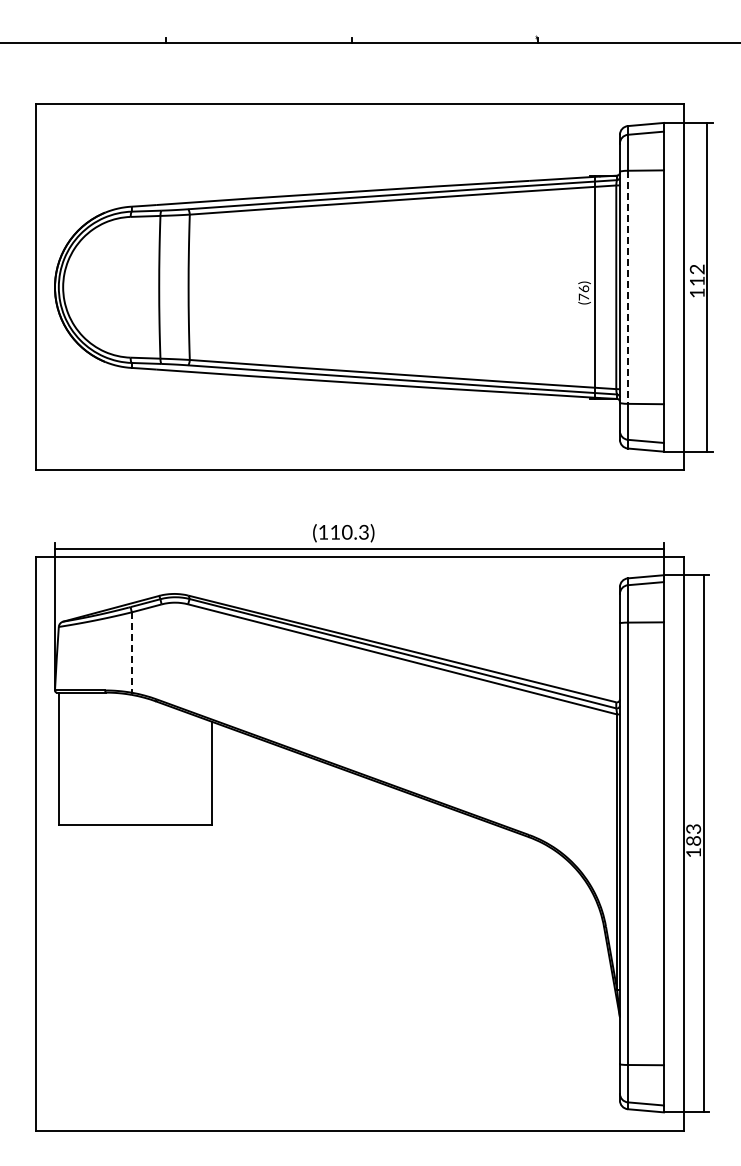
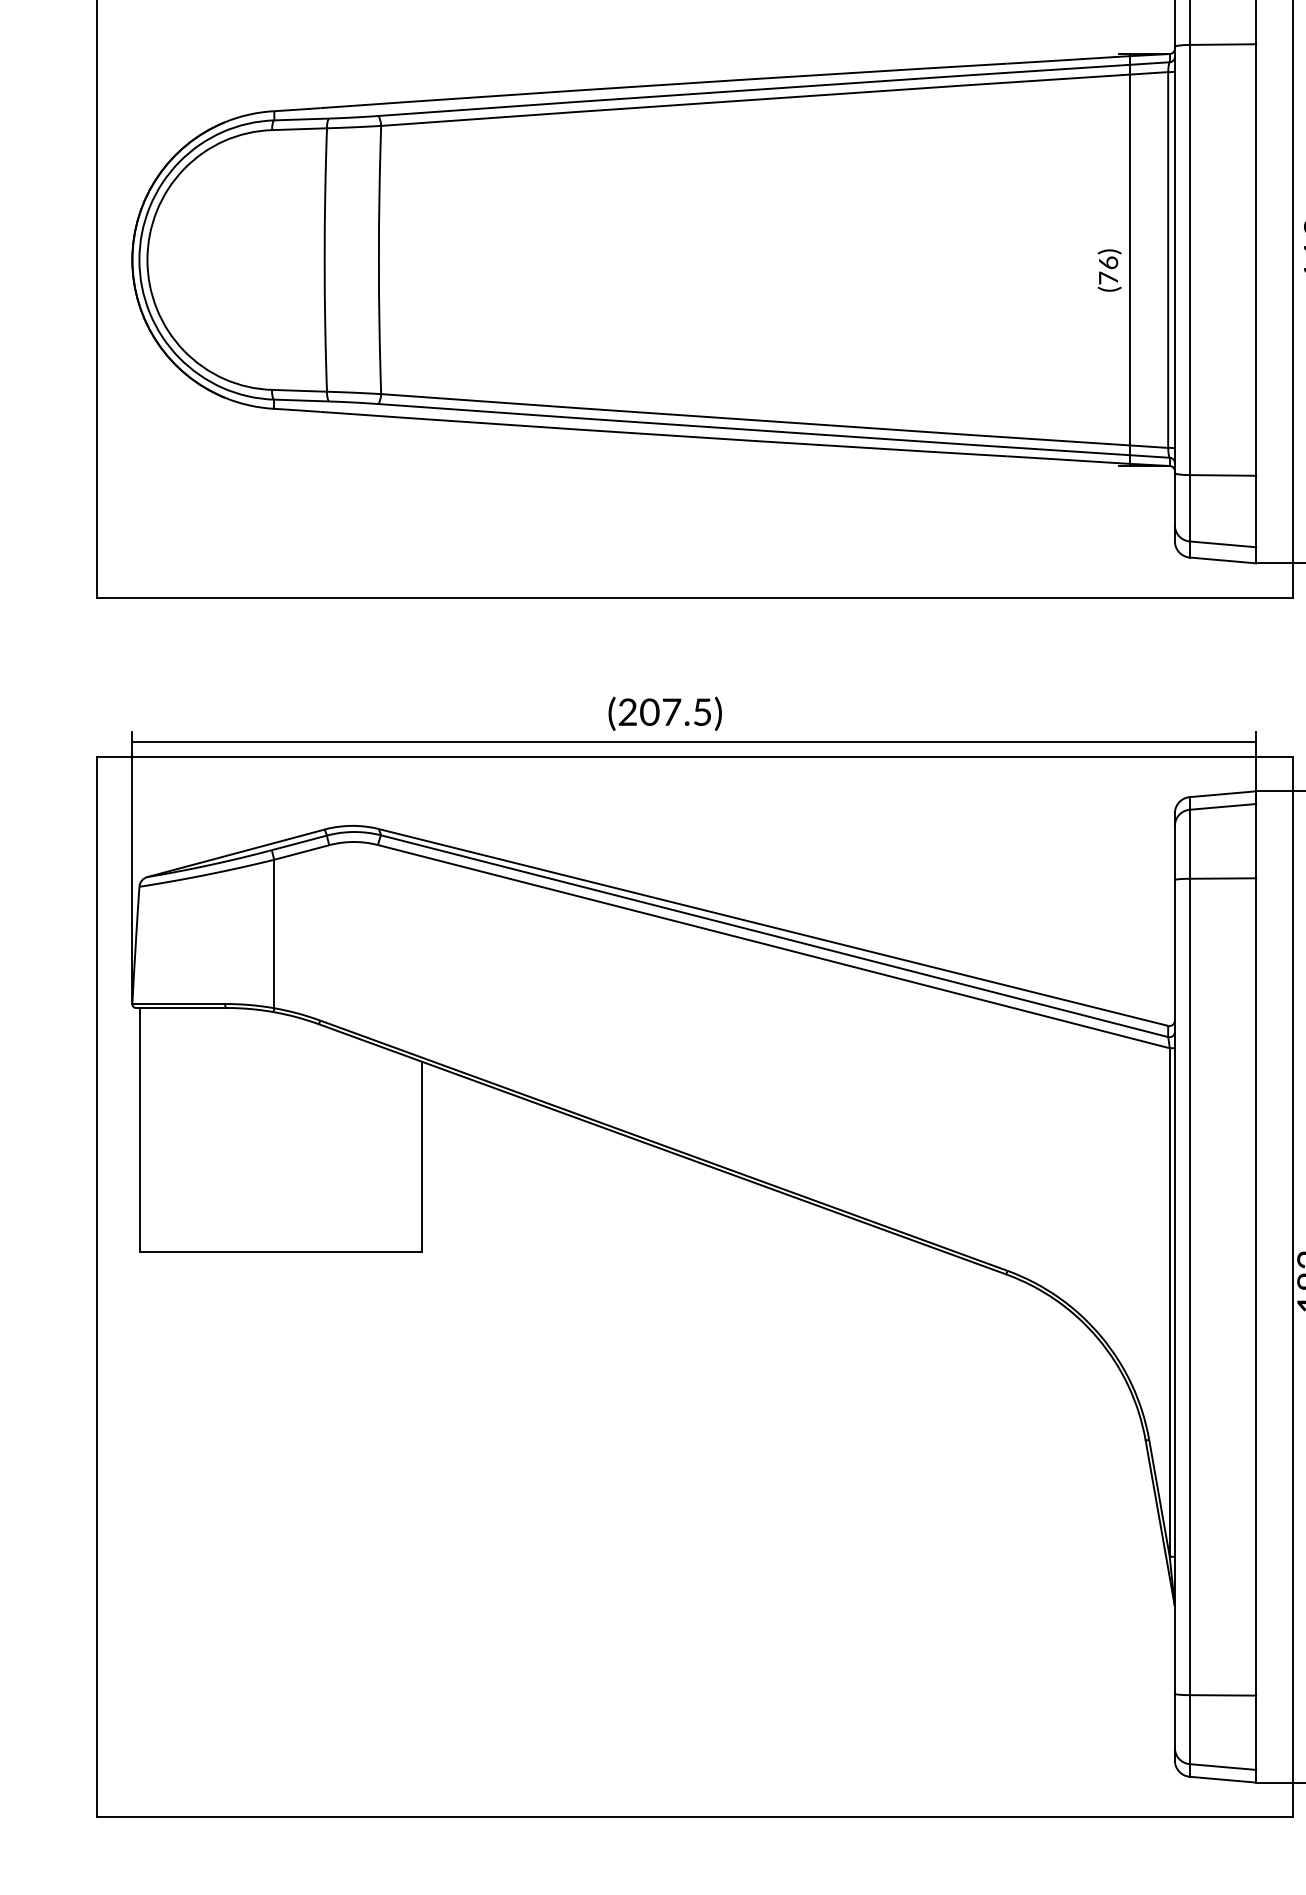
line: (627, 287) -> (1188, 260), dashed -> solid
text: (343, 531) -> (664, 710), (110.3) -> (207.5)
line: (131, 652) -> (273, 933), dashed -> solid

